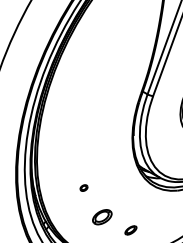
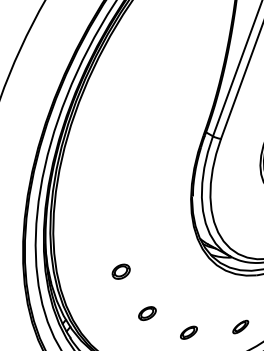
part: (83, 187) -> (120, 270), size x1.67
part: (101, 216) -> (146, 312), size x0.62
part: (166, 226) -> (240, 327), added

